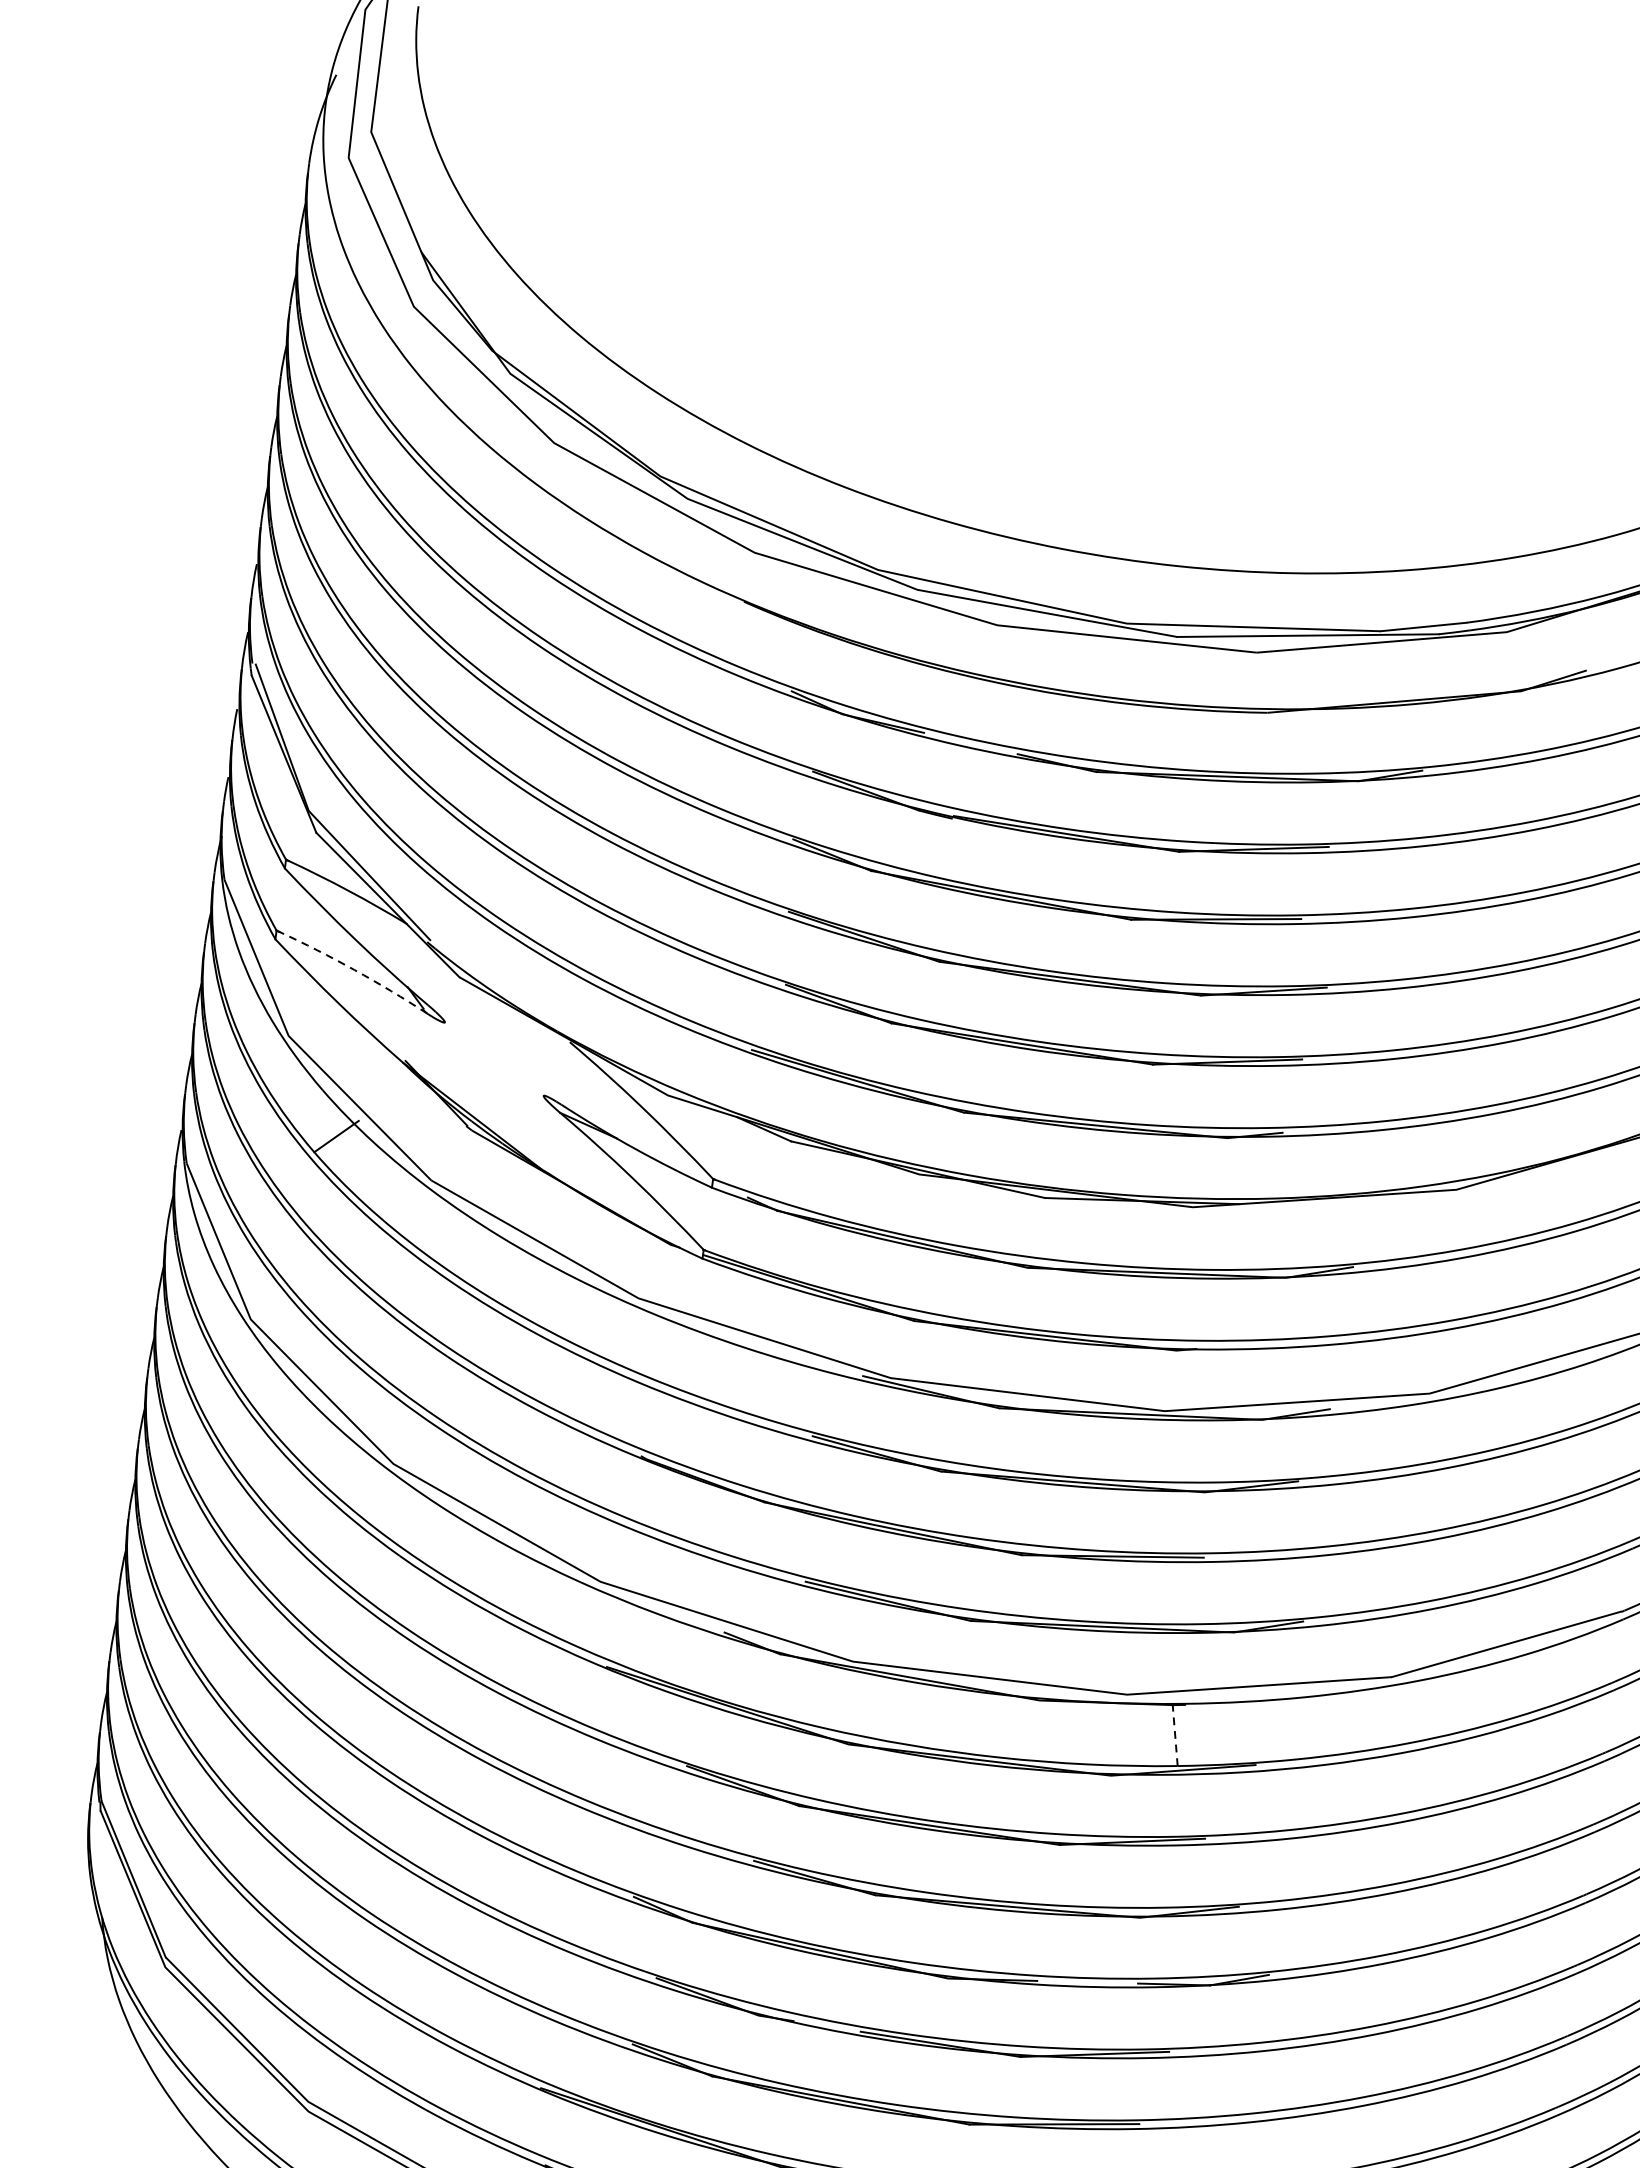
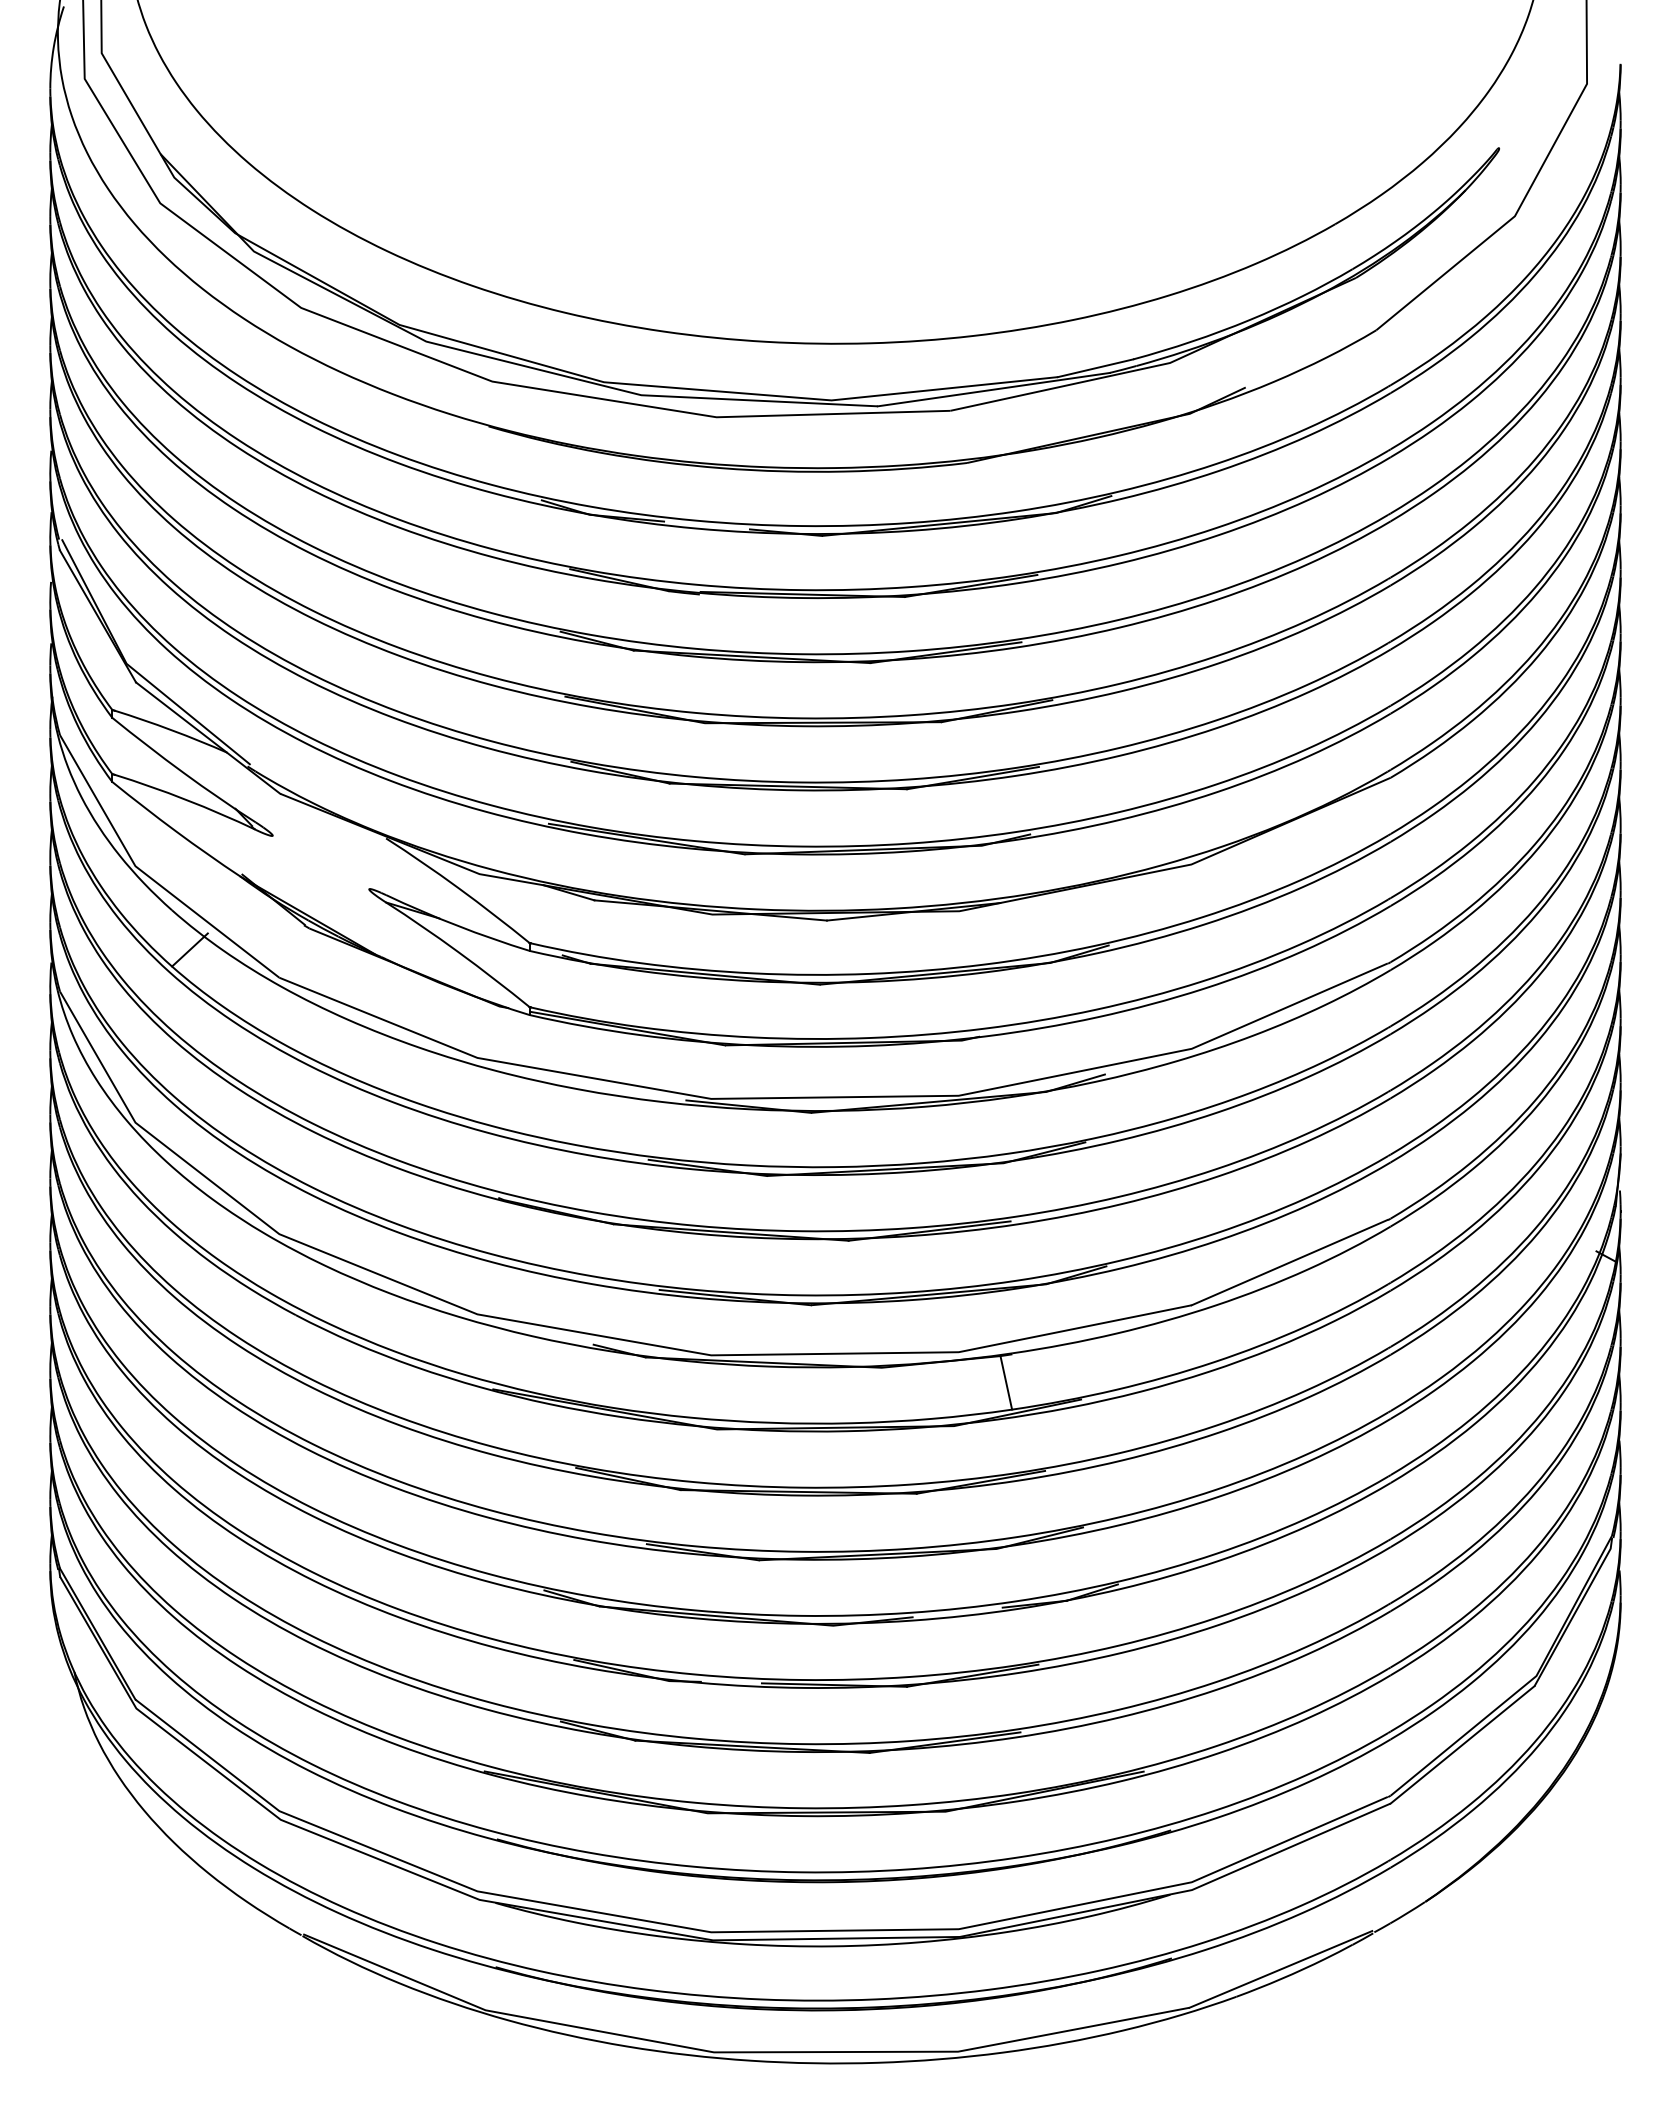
arc: (354, 969) -> (186, 799), dashed -> solid
line: (1175, 1735) -> (1006, 1382), dashed -> solid

